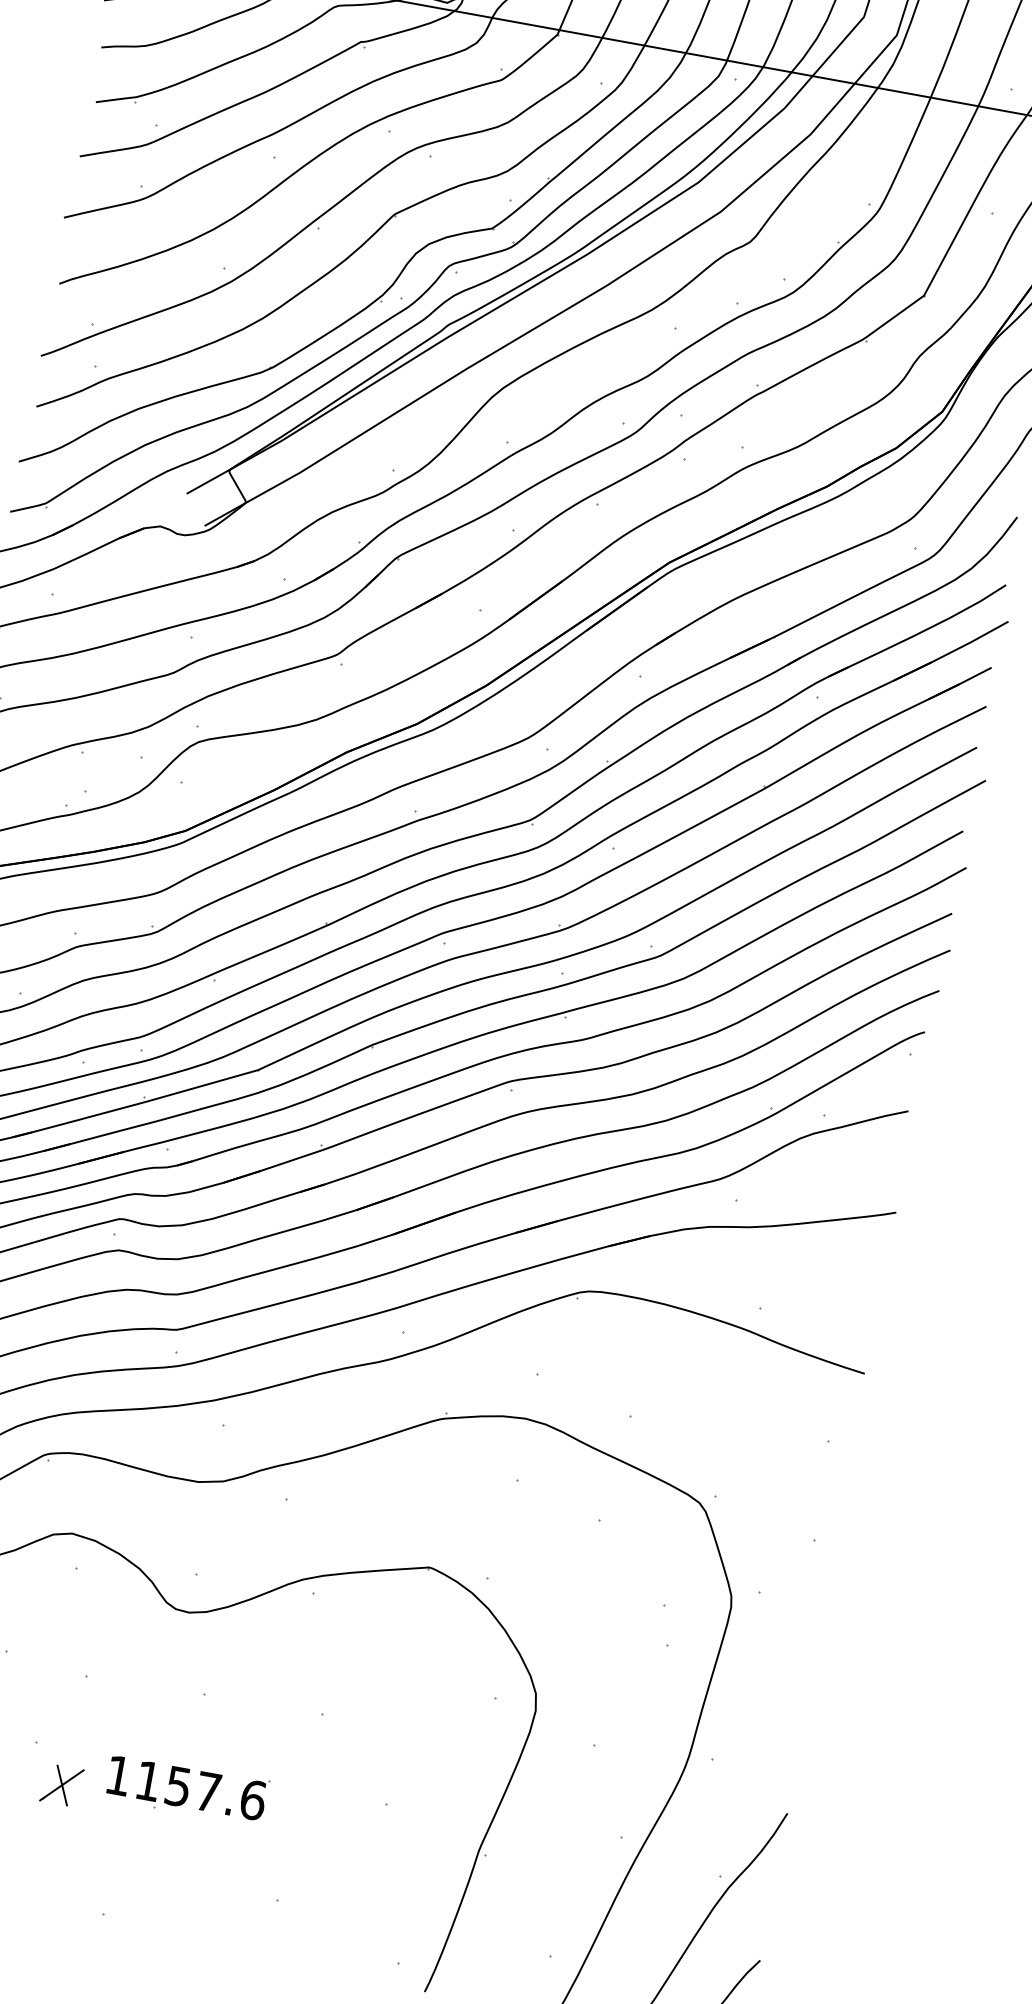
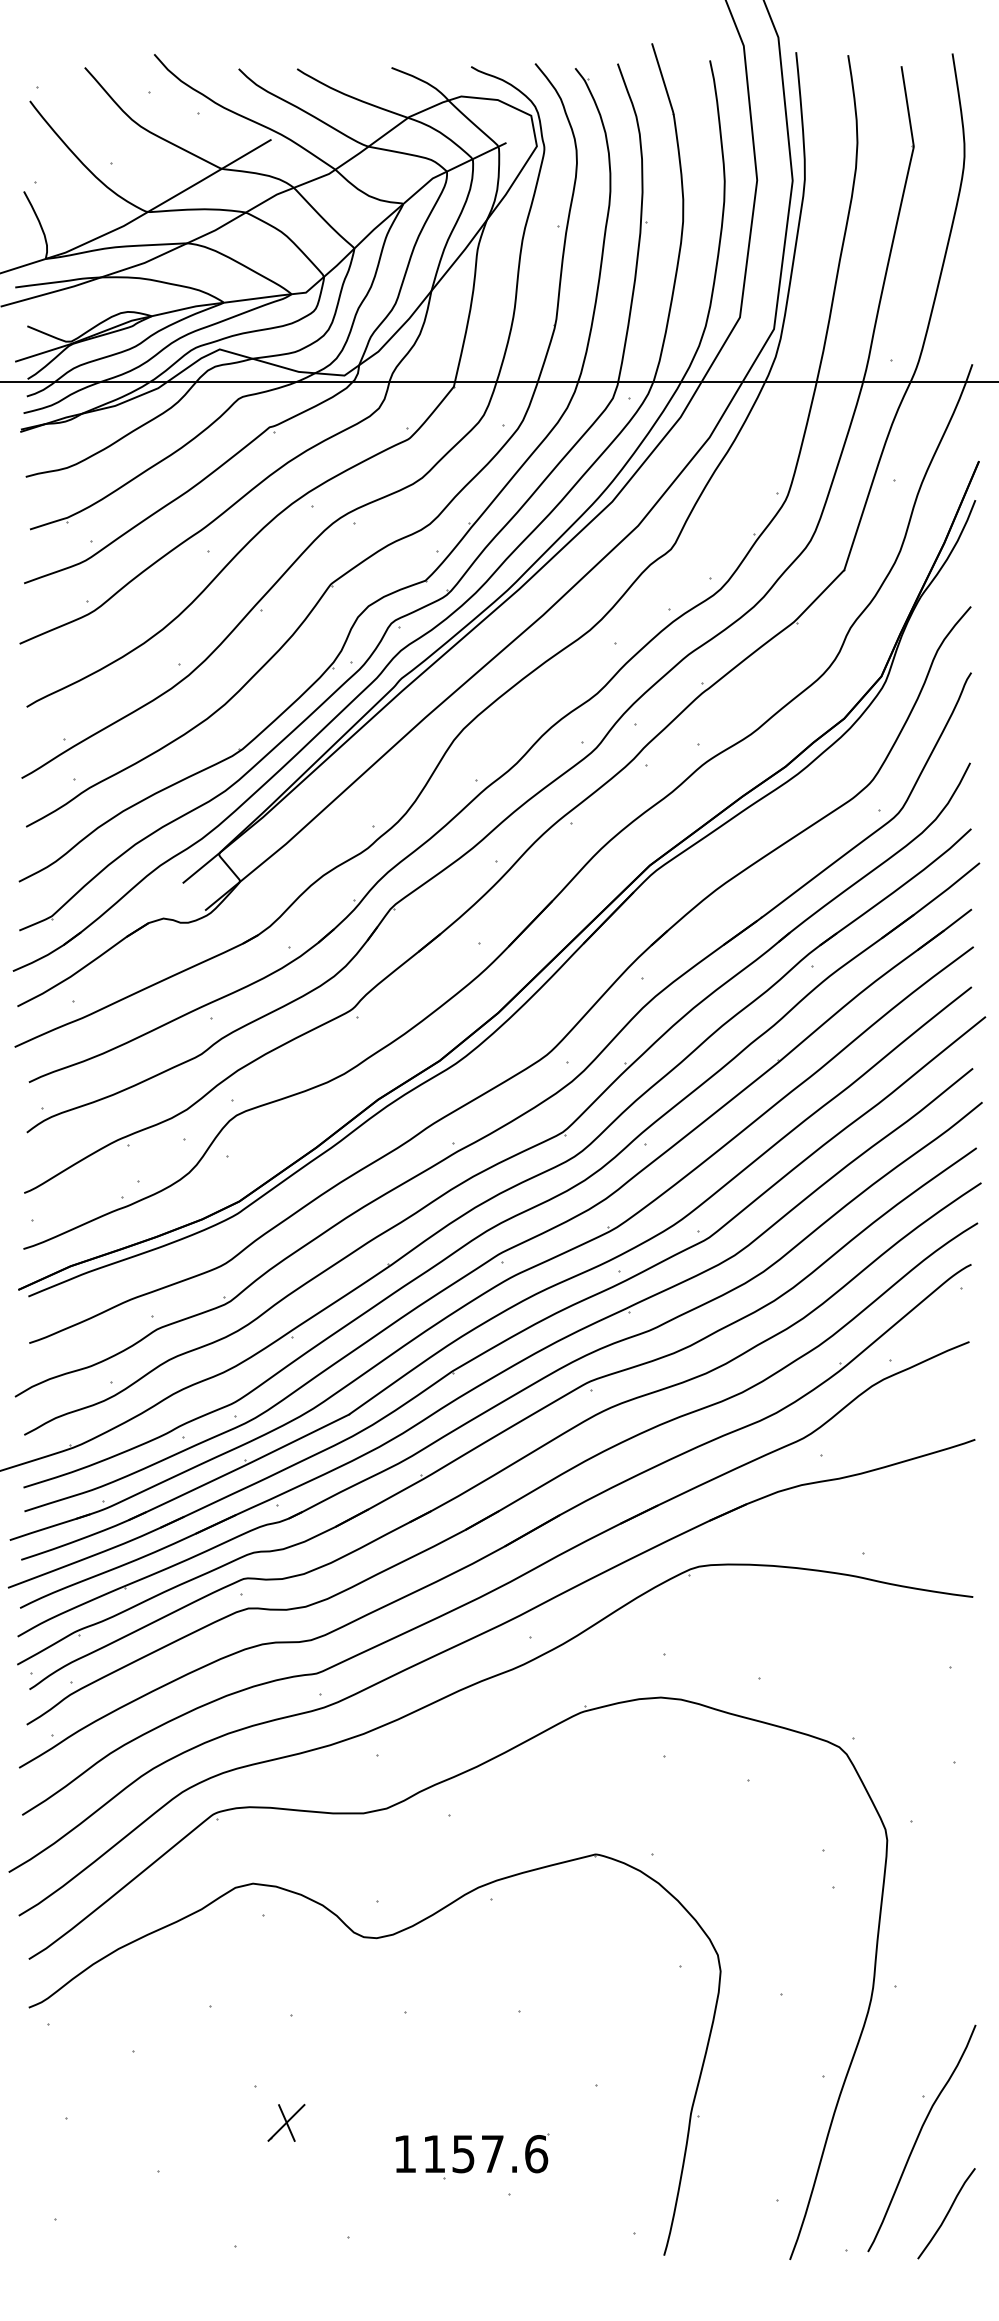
part: (187, 1790) -> (472, 2156), moved

